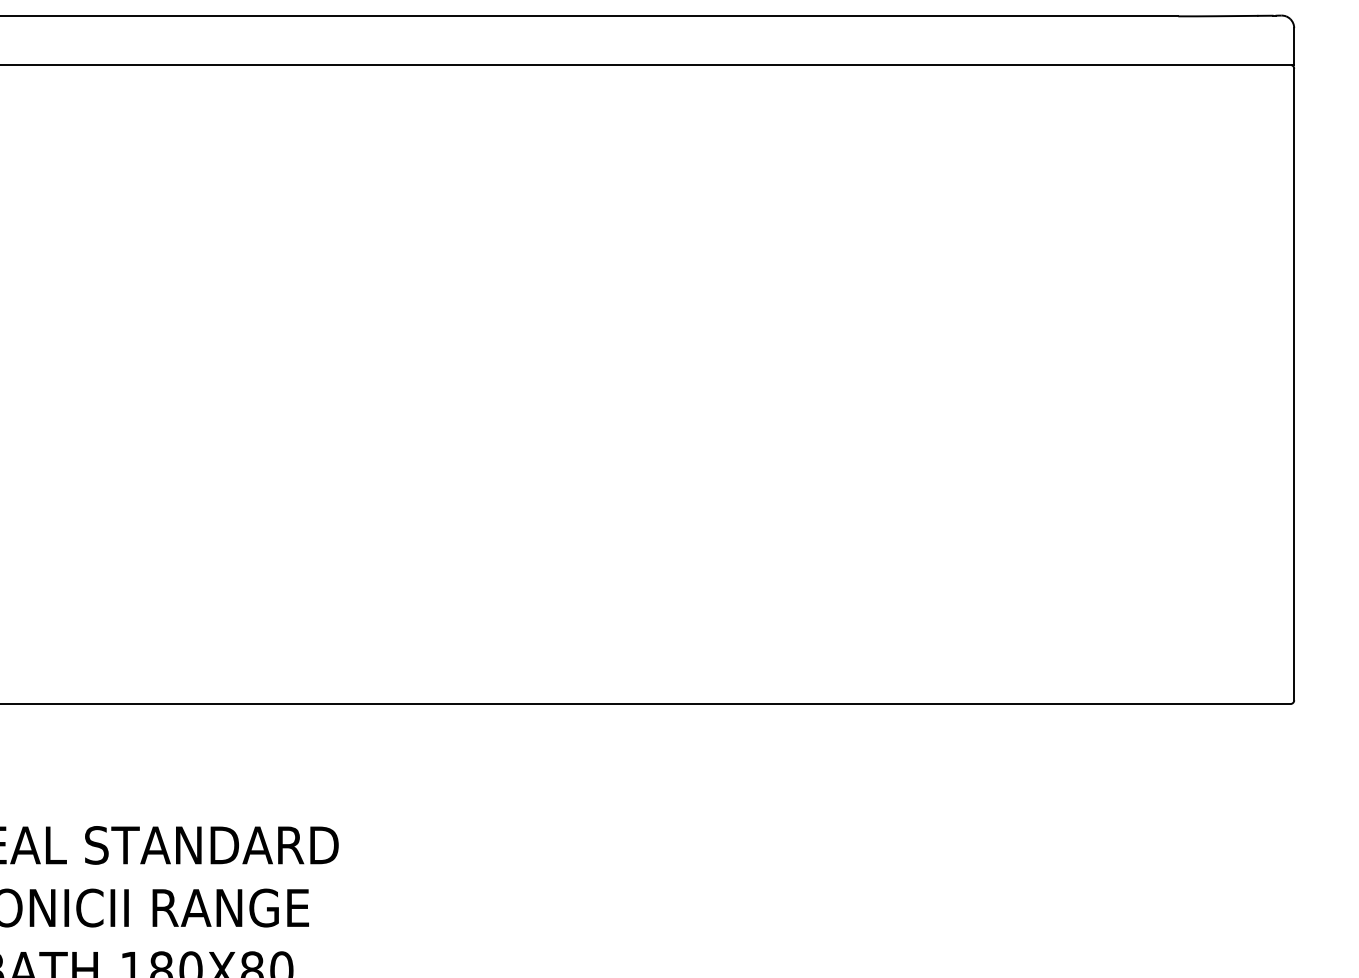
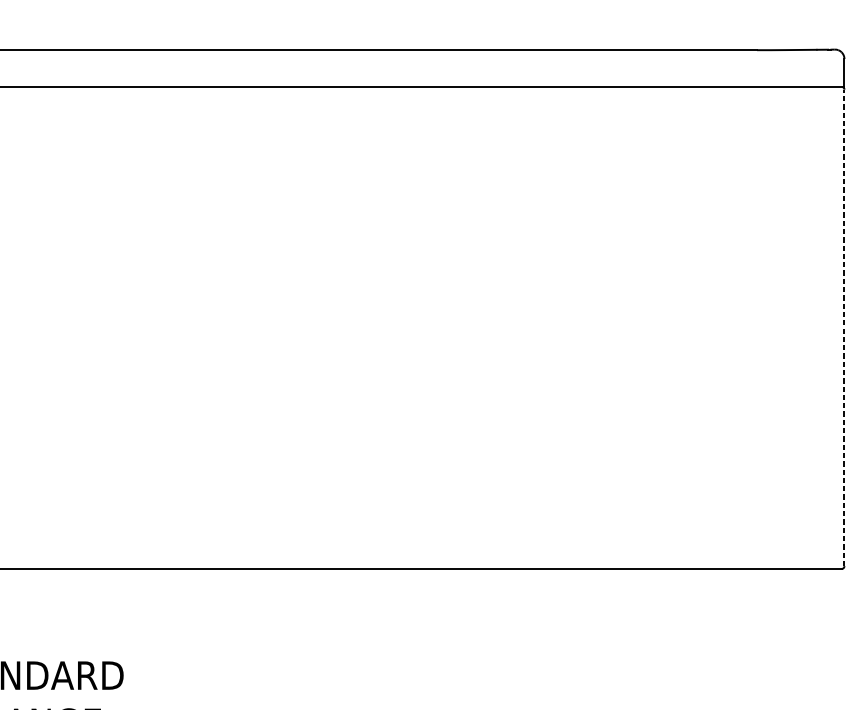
line: (1294, 384) -> (844, 327), solid -> dashed

